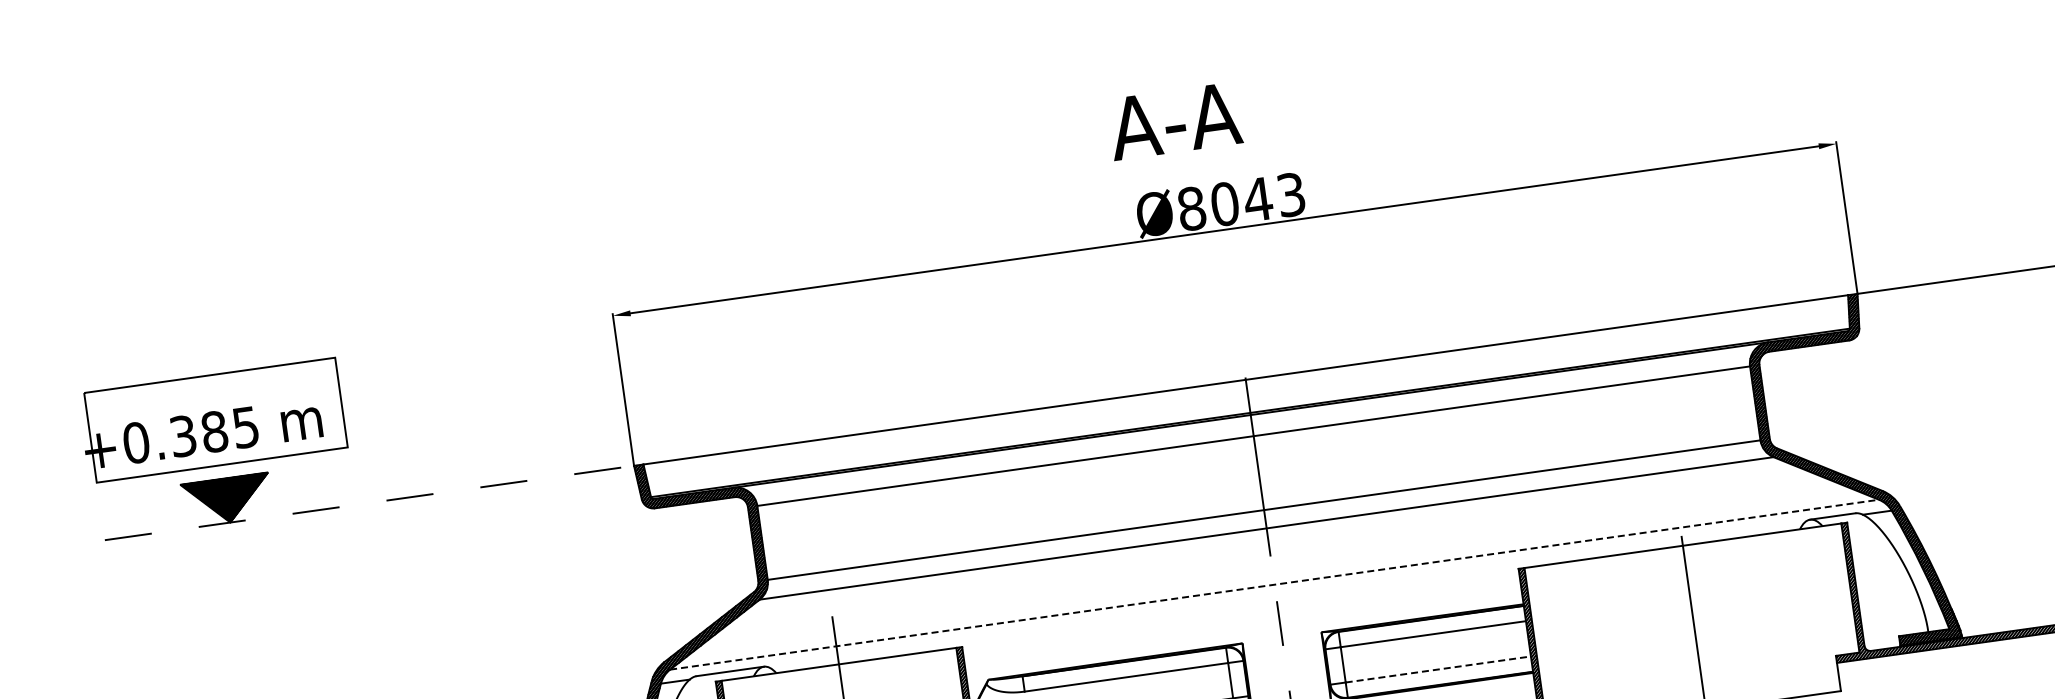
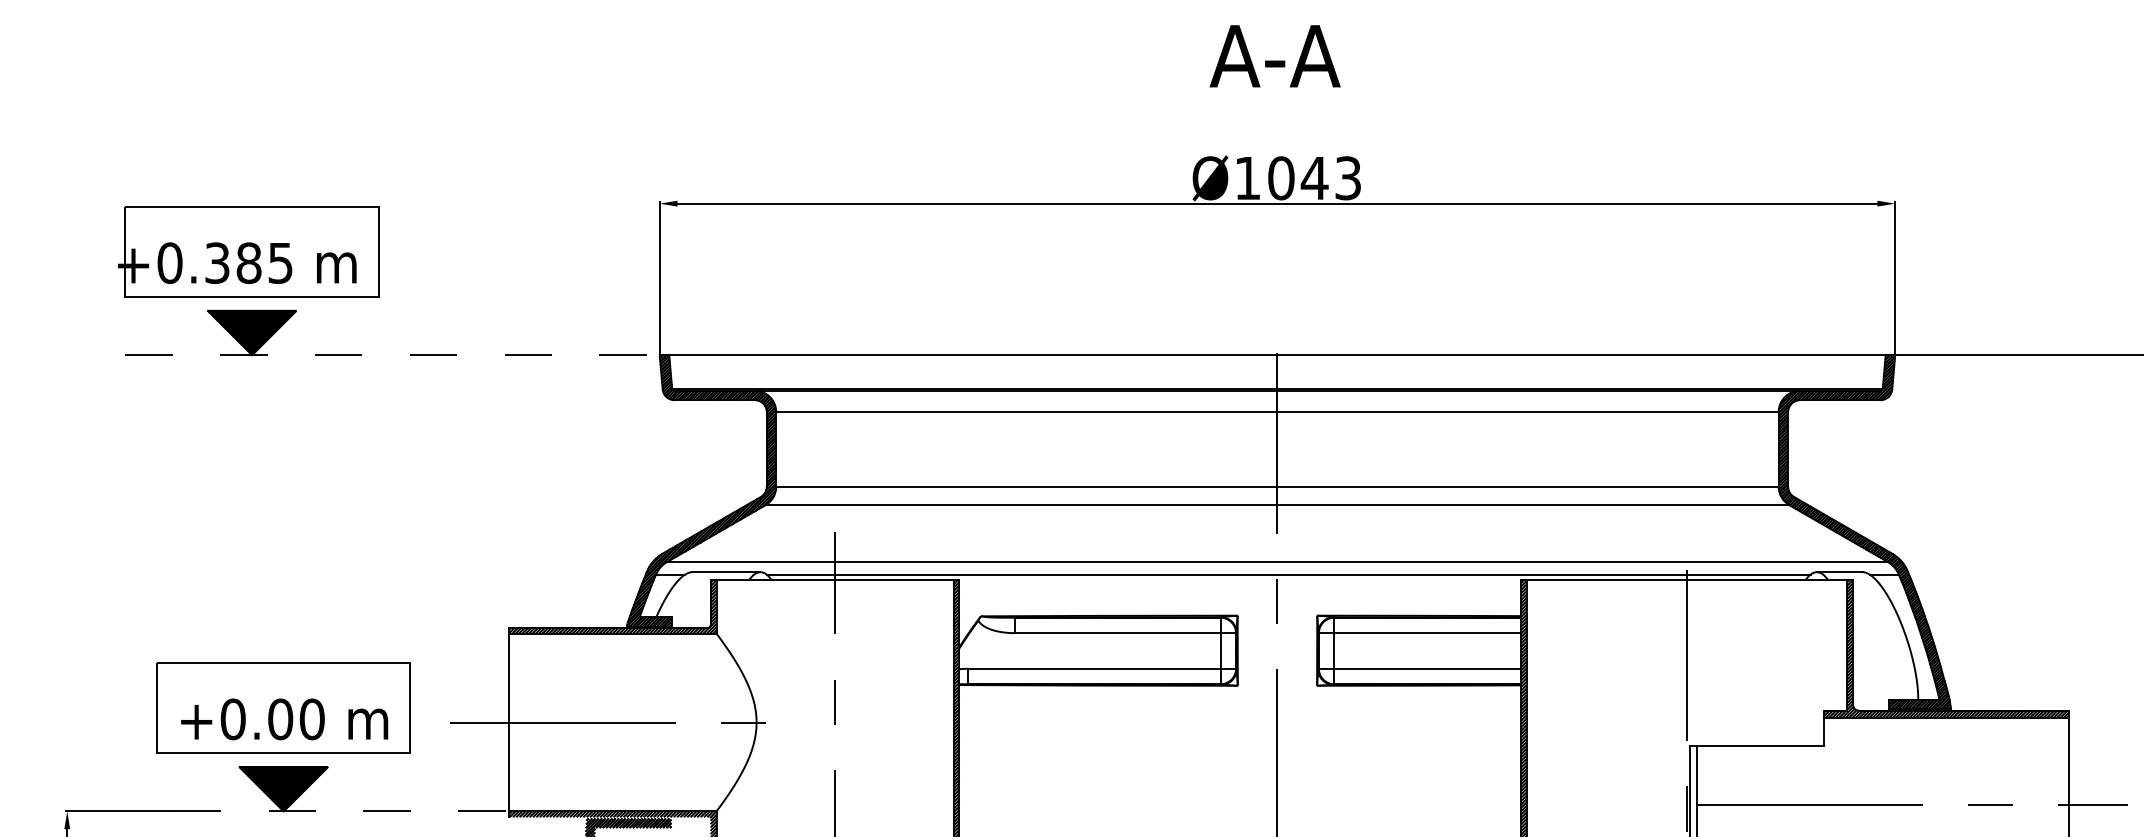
text: (1174, 121) -> (1274, 56), moved
text: (1191, 209) -> (1247, 178), Ø8043 -> Ø1043
line: (1274, 585) -> (1277, 562), dashed -> solid
line: (1287, 595) -> (1288, 574), added
line: (1437, 669) -> (1427, 668), dashed -> solid

